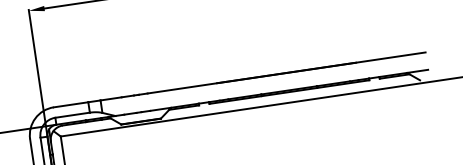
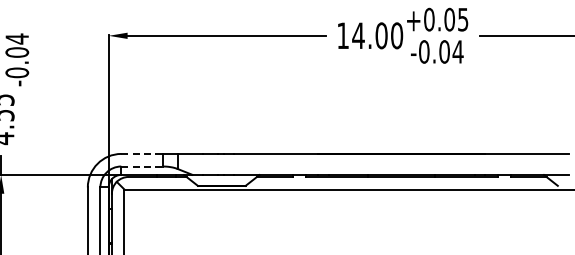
line: (71, 104) -> (142, 153), solid -> dashed
line: (72, 115) -> (142, 166), solid -> dashed

